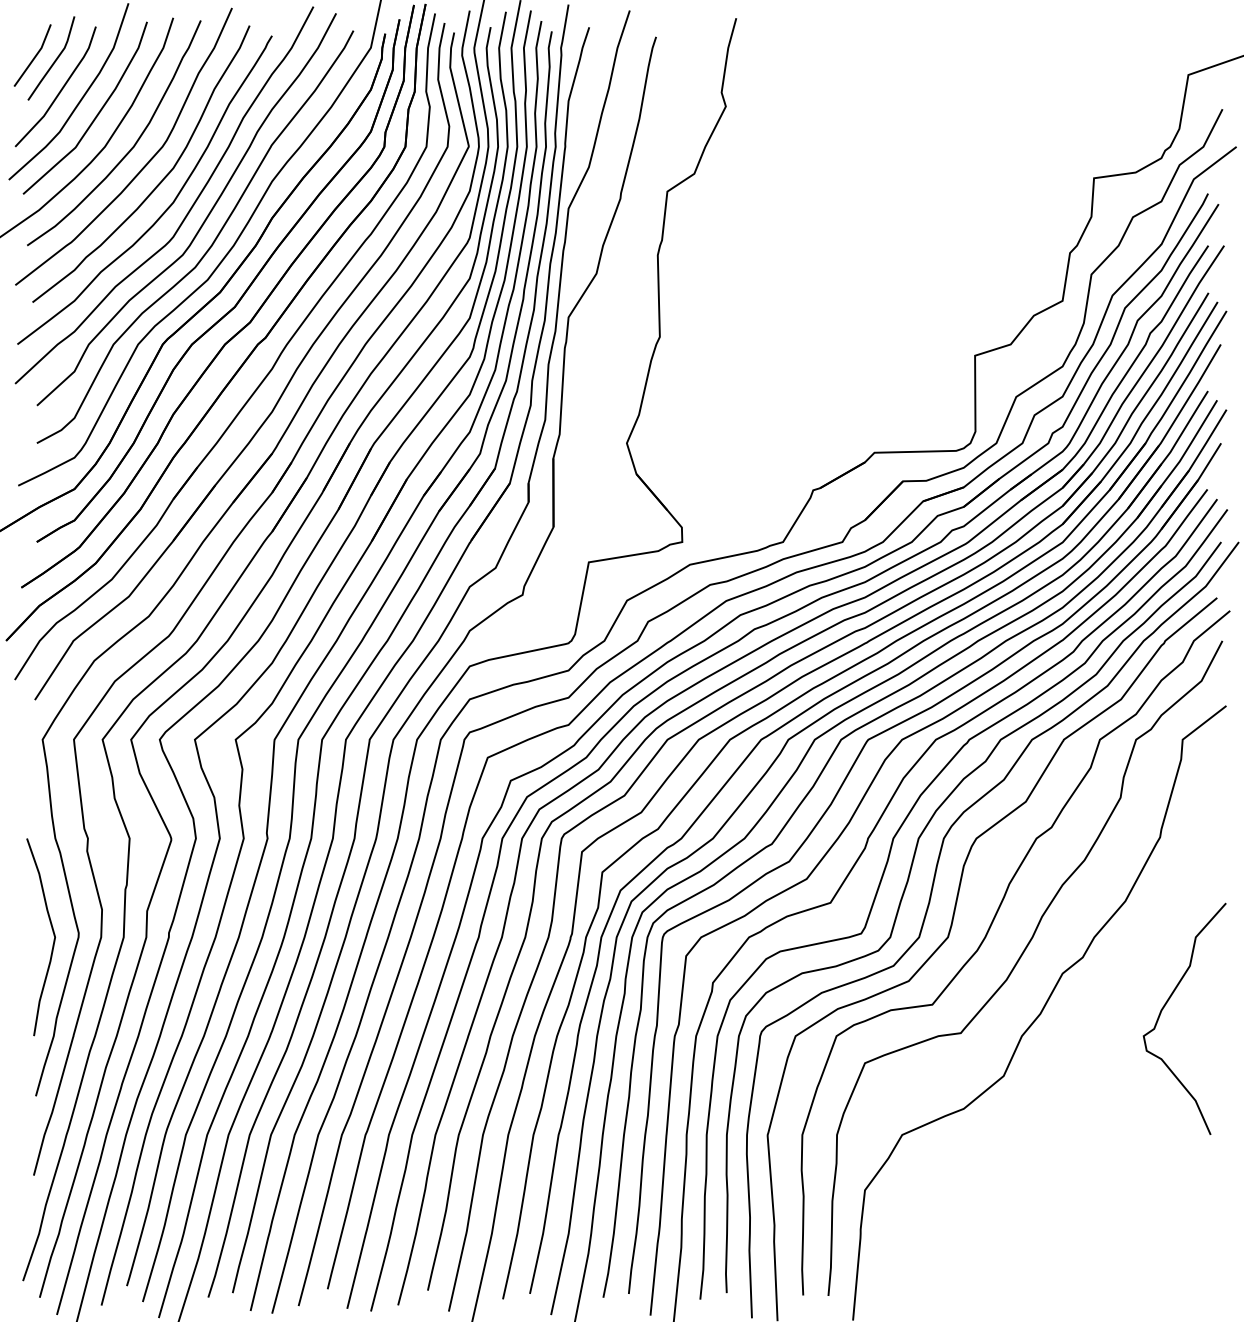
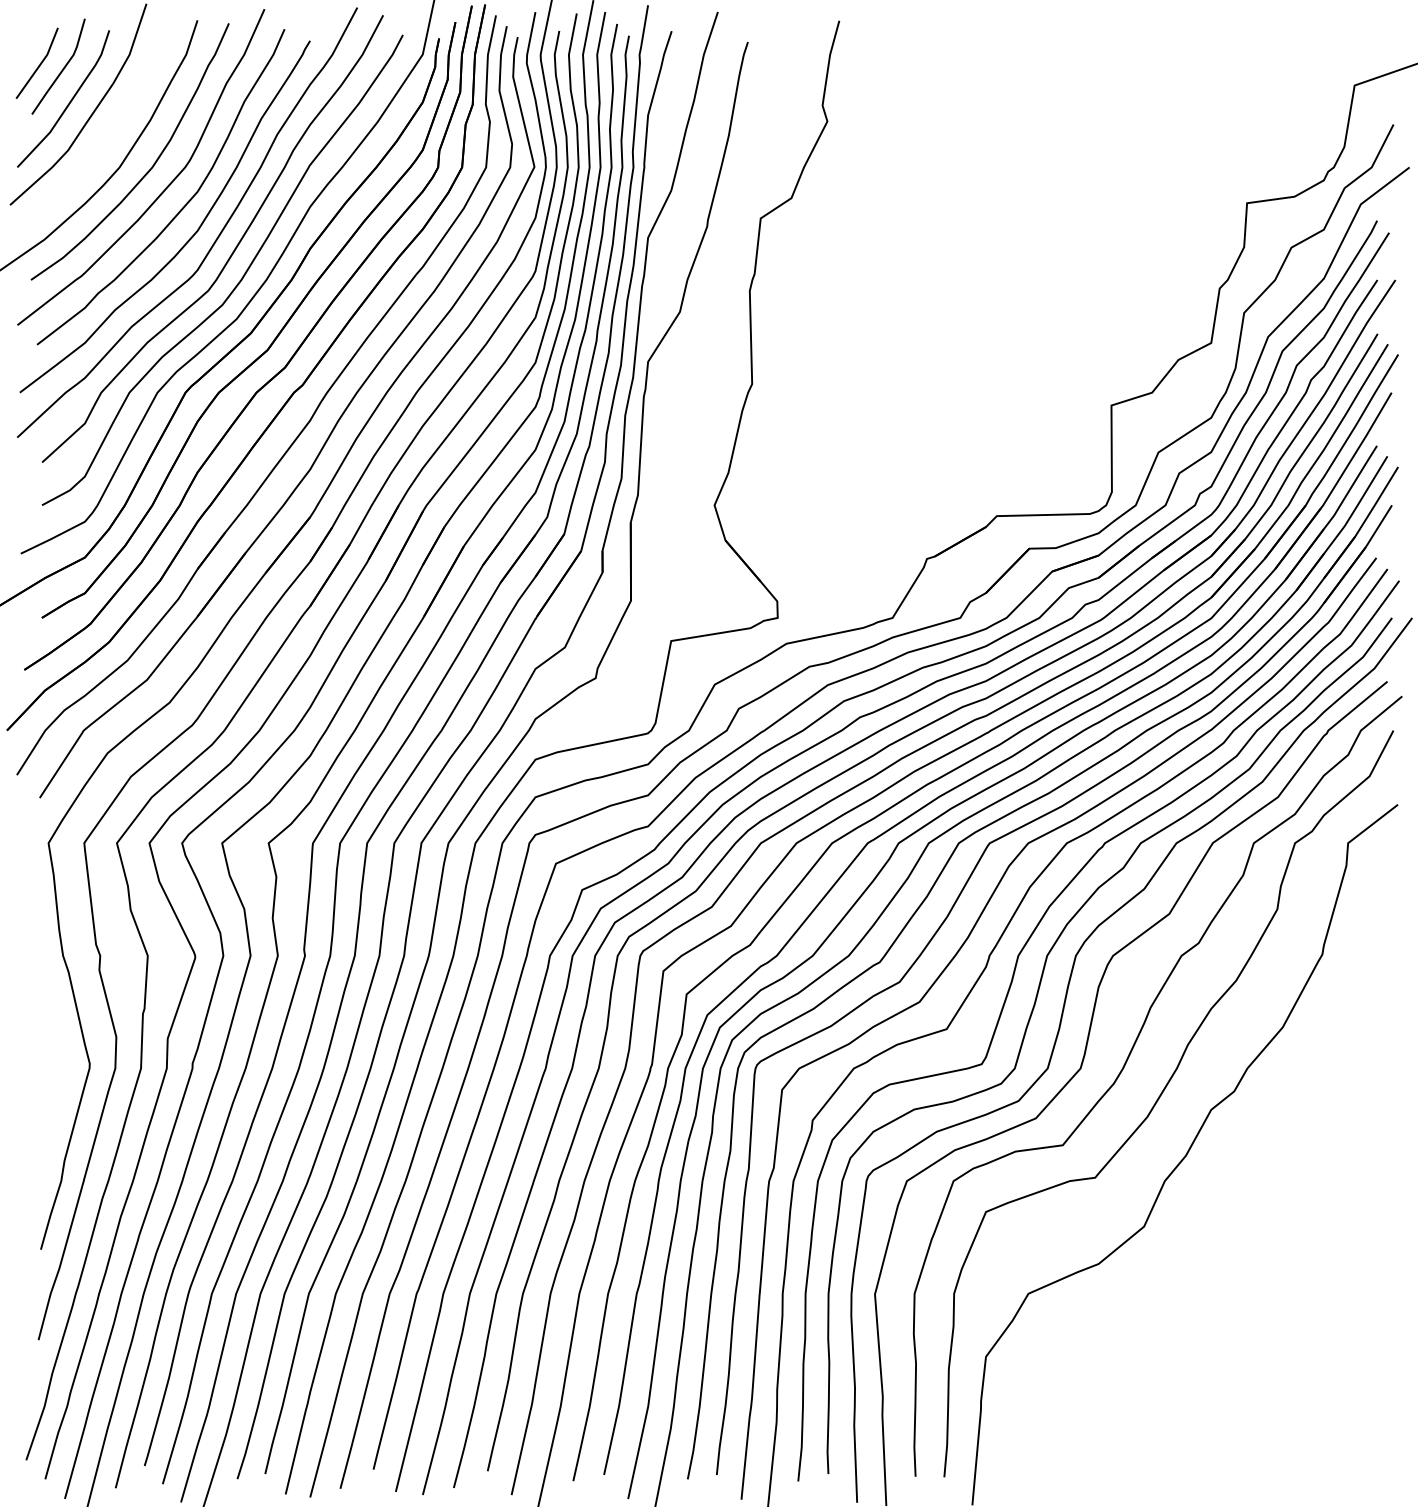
curve: (96, 114) -> (109, 130), removed
curve: (52, 932) -> (59, 1062), removed
curve: (1165, 1006) -> (1328, 1147), removed

